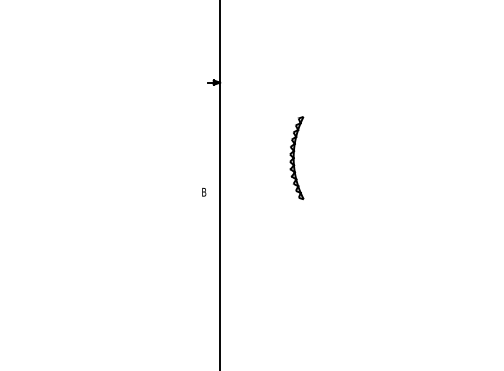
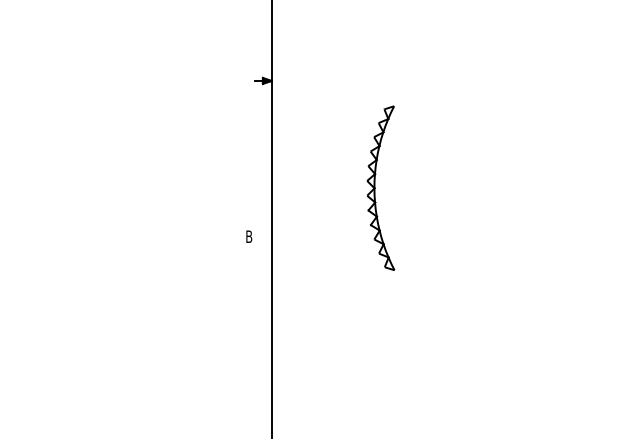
part: (296, 157) -> (380, 187), size x1.4

